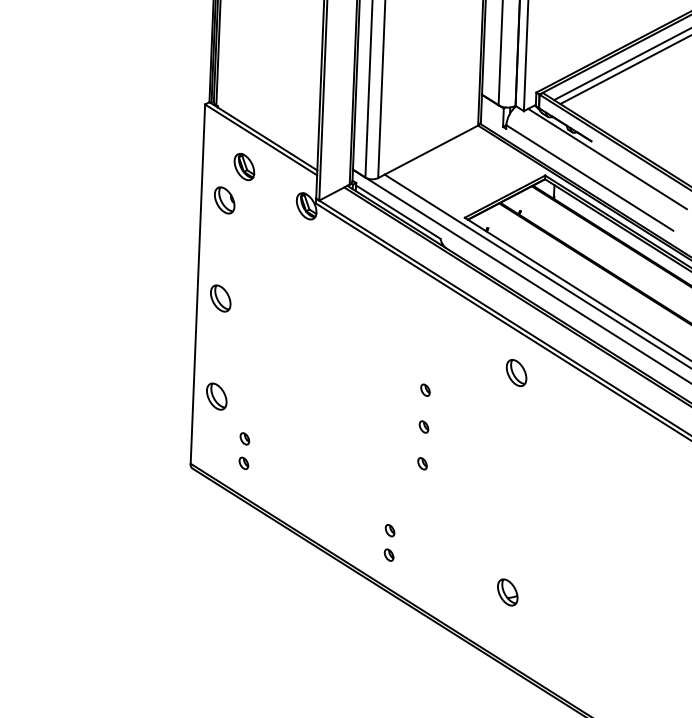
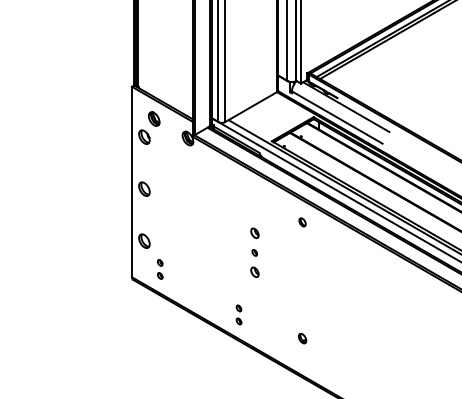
part: (516, 373) -> (302, 222), size x0.6
part: (424, 390) -> (254, 233), size x1.6
part: (421, 464) -> (254, 272), size x1.6
part: (507, 592) -> (302, 338), size x0.7

